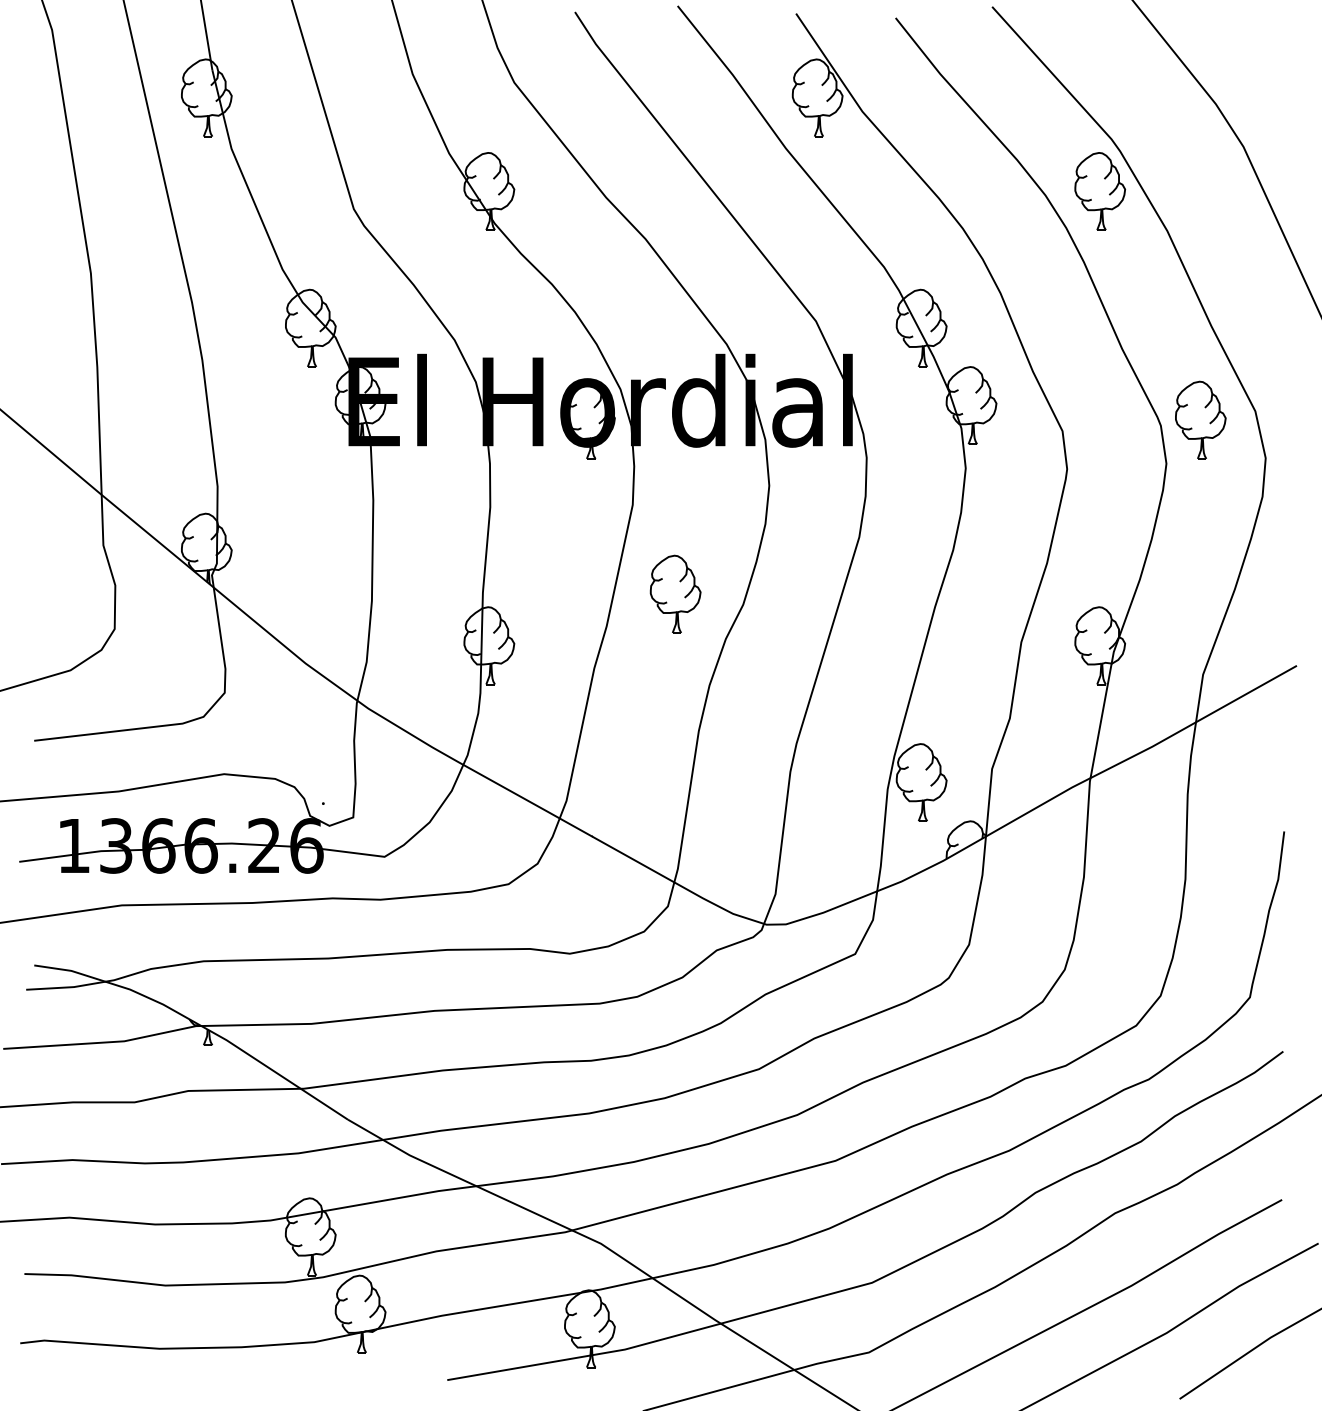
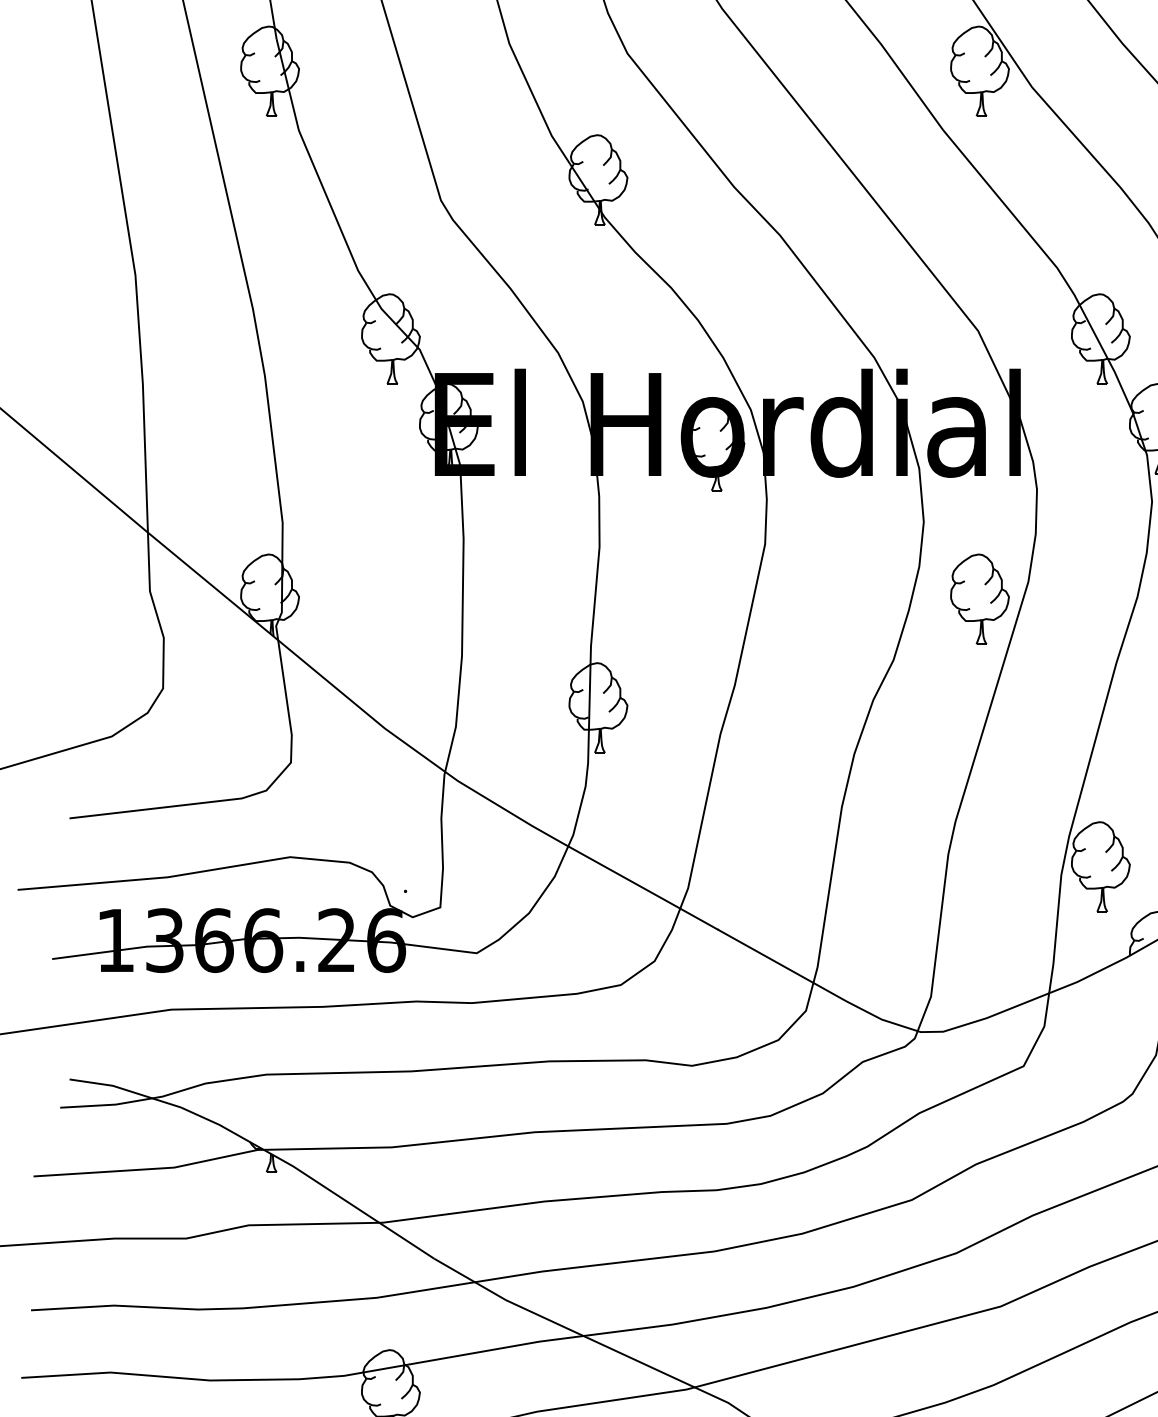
part: (675, 593) -> (979, 598), moved

